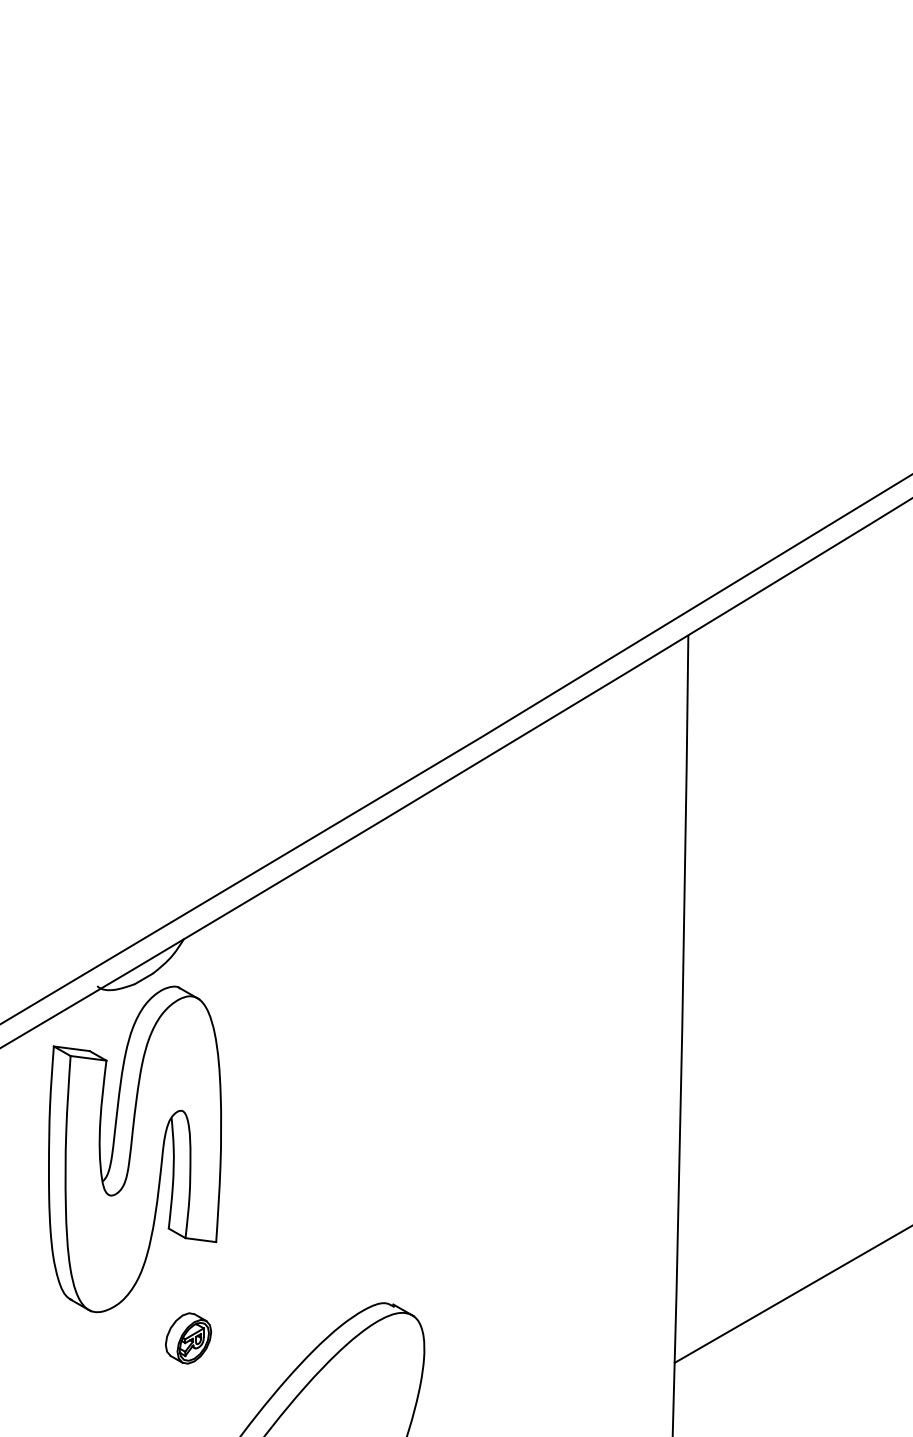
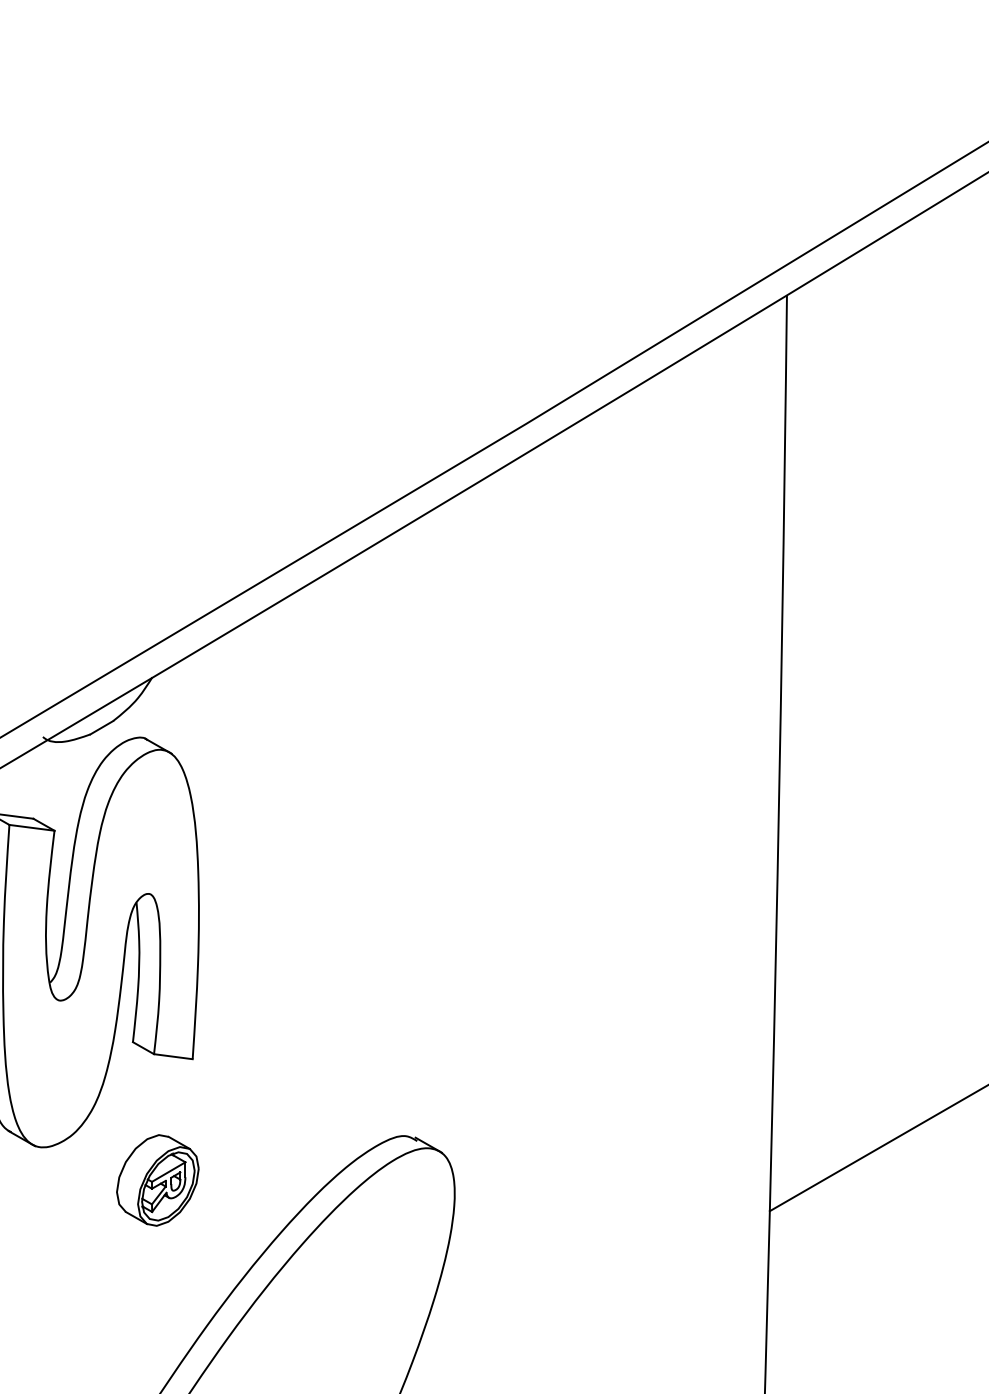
part: (188, 1338) -> (157, 1180), size x1.43

